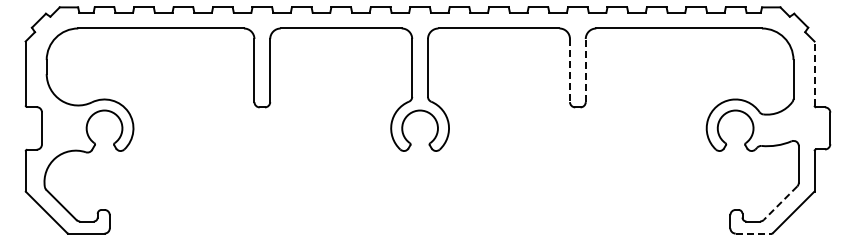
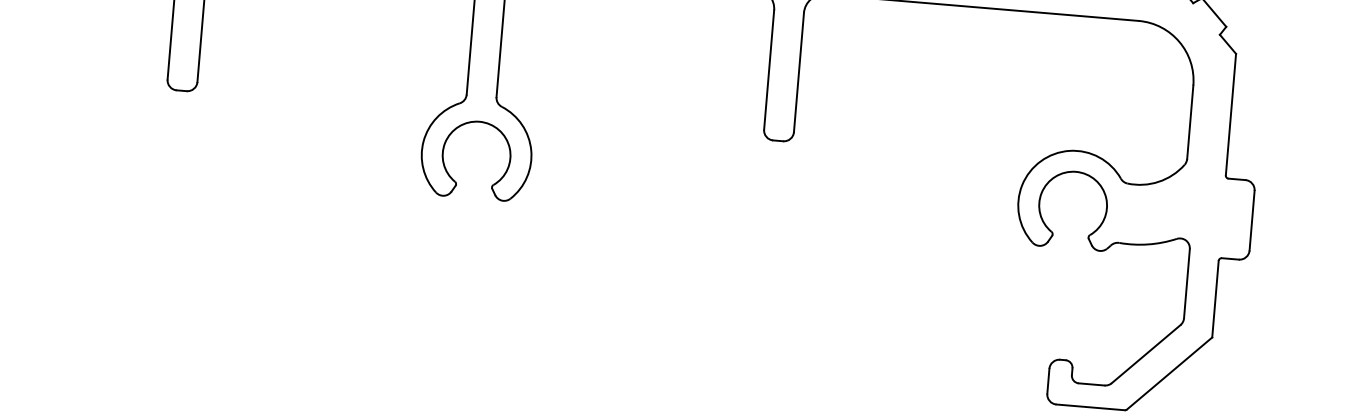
line: (569, 70) -> (768, 69), dashed -> solid
line: (585, 70) -> (798, 72), dashed -> solid
line: (814, 73) -> (1230, 114), dashed -> solid
line: (780, 203) -> (1145, 354), dashed -> solid
line: (754, 233) -> (1092, 407), dashed -> solid

